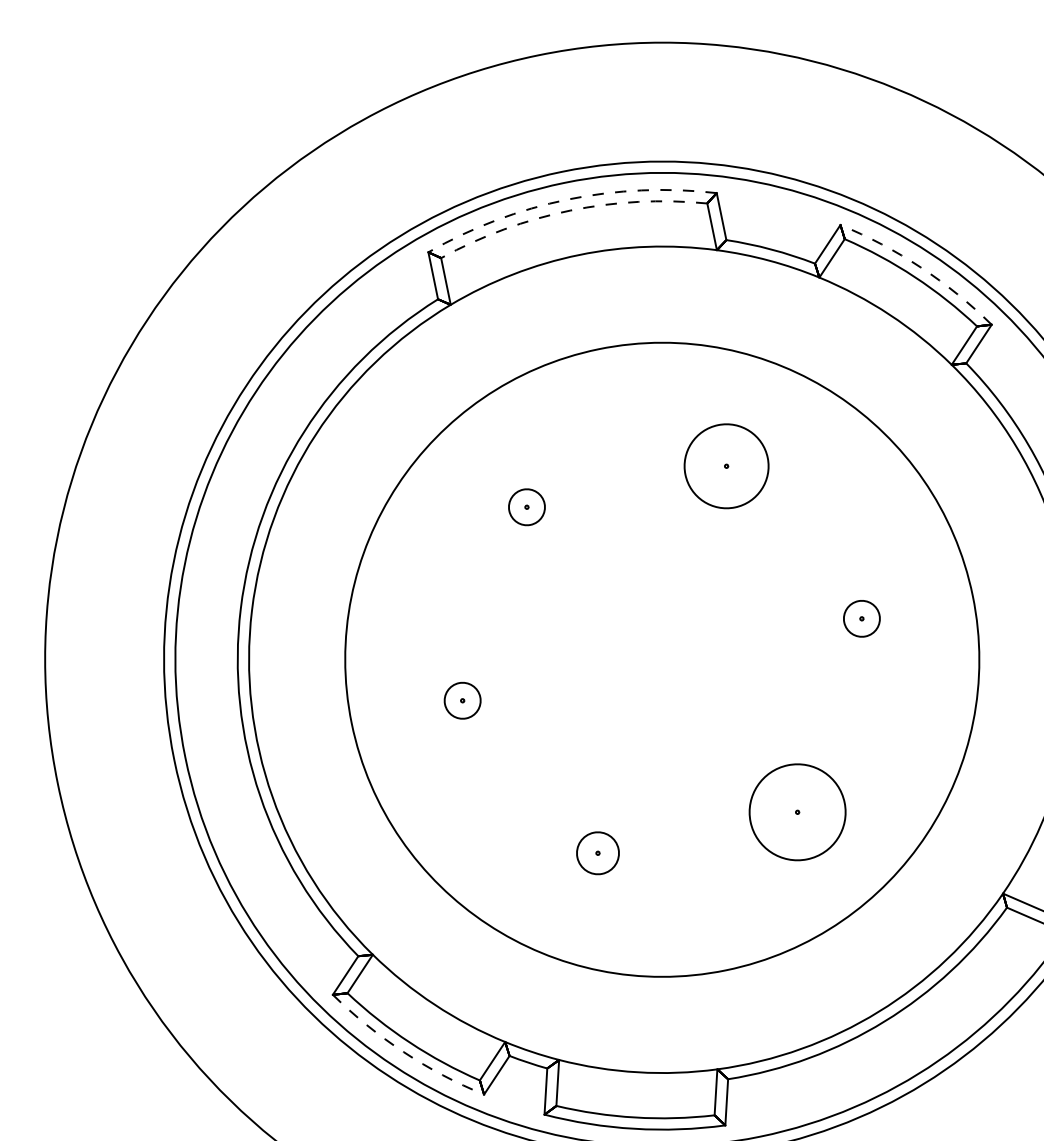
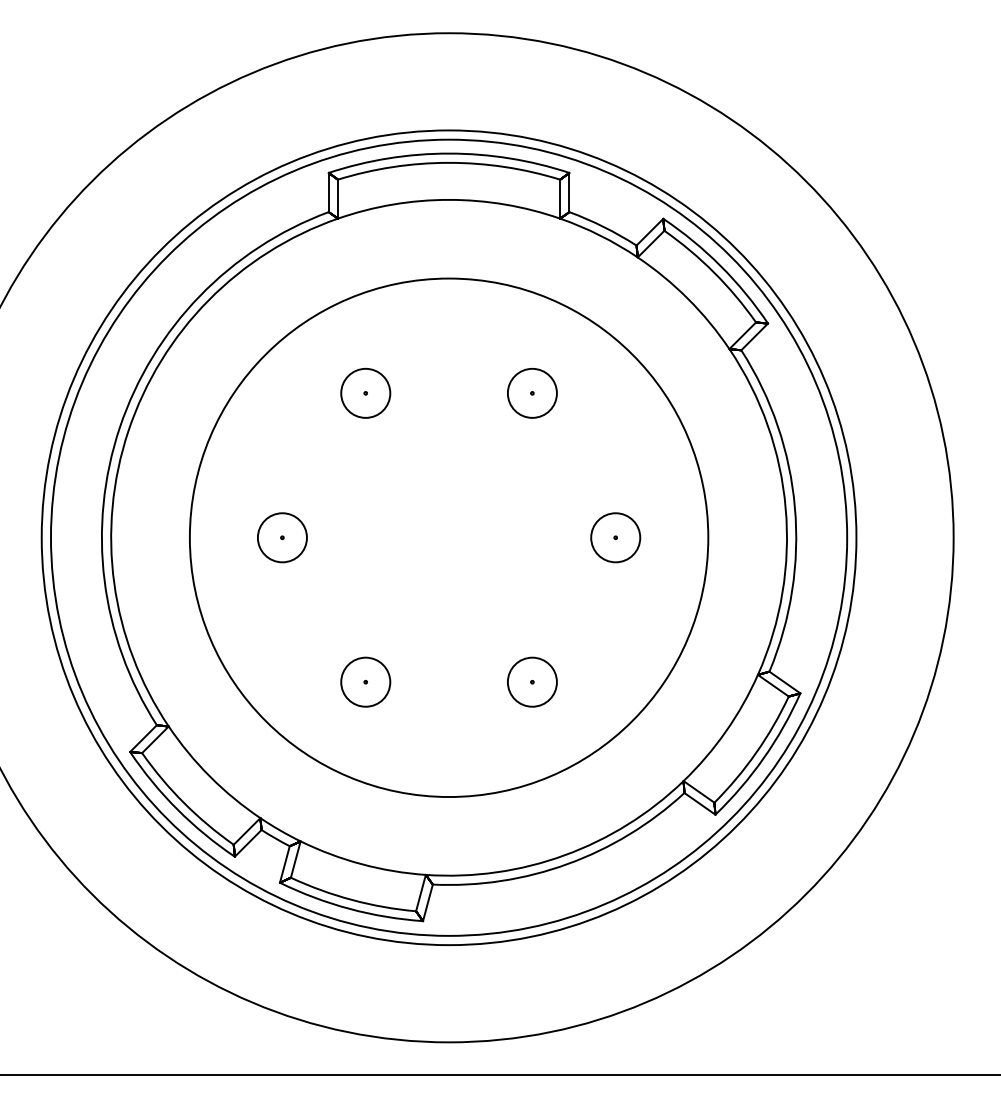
arc: (568, 199) -> (449, 153), dashed -> solid
arc: (570, 210) -> (449, 162), dashed -> solid
arc: (920, 268) -> (720, 266), dashed -> solid
circle: (725, 465) -> (531, 392), size x0.71
circle: (526, 506) -> (365, 392), size x1.67
circle: (861, 618) -> (615, 537), size x1.67
circle: (461, 700) -> (281, 537), size x1.67
circle: (796, 811) -> (531, 681), size x0.62
circle: (597, 852) -> (365, 681), size x1.43
arc: (403, 1052) -> (177, 809), dashed -> solid

